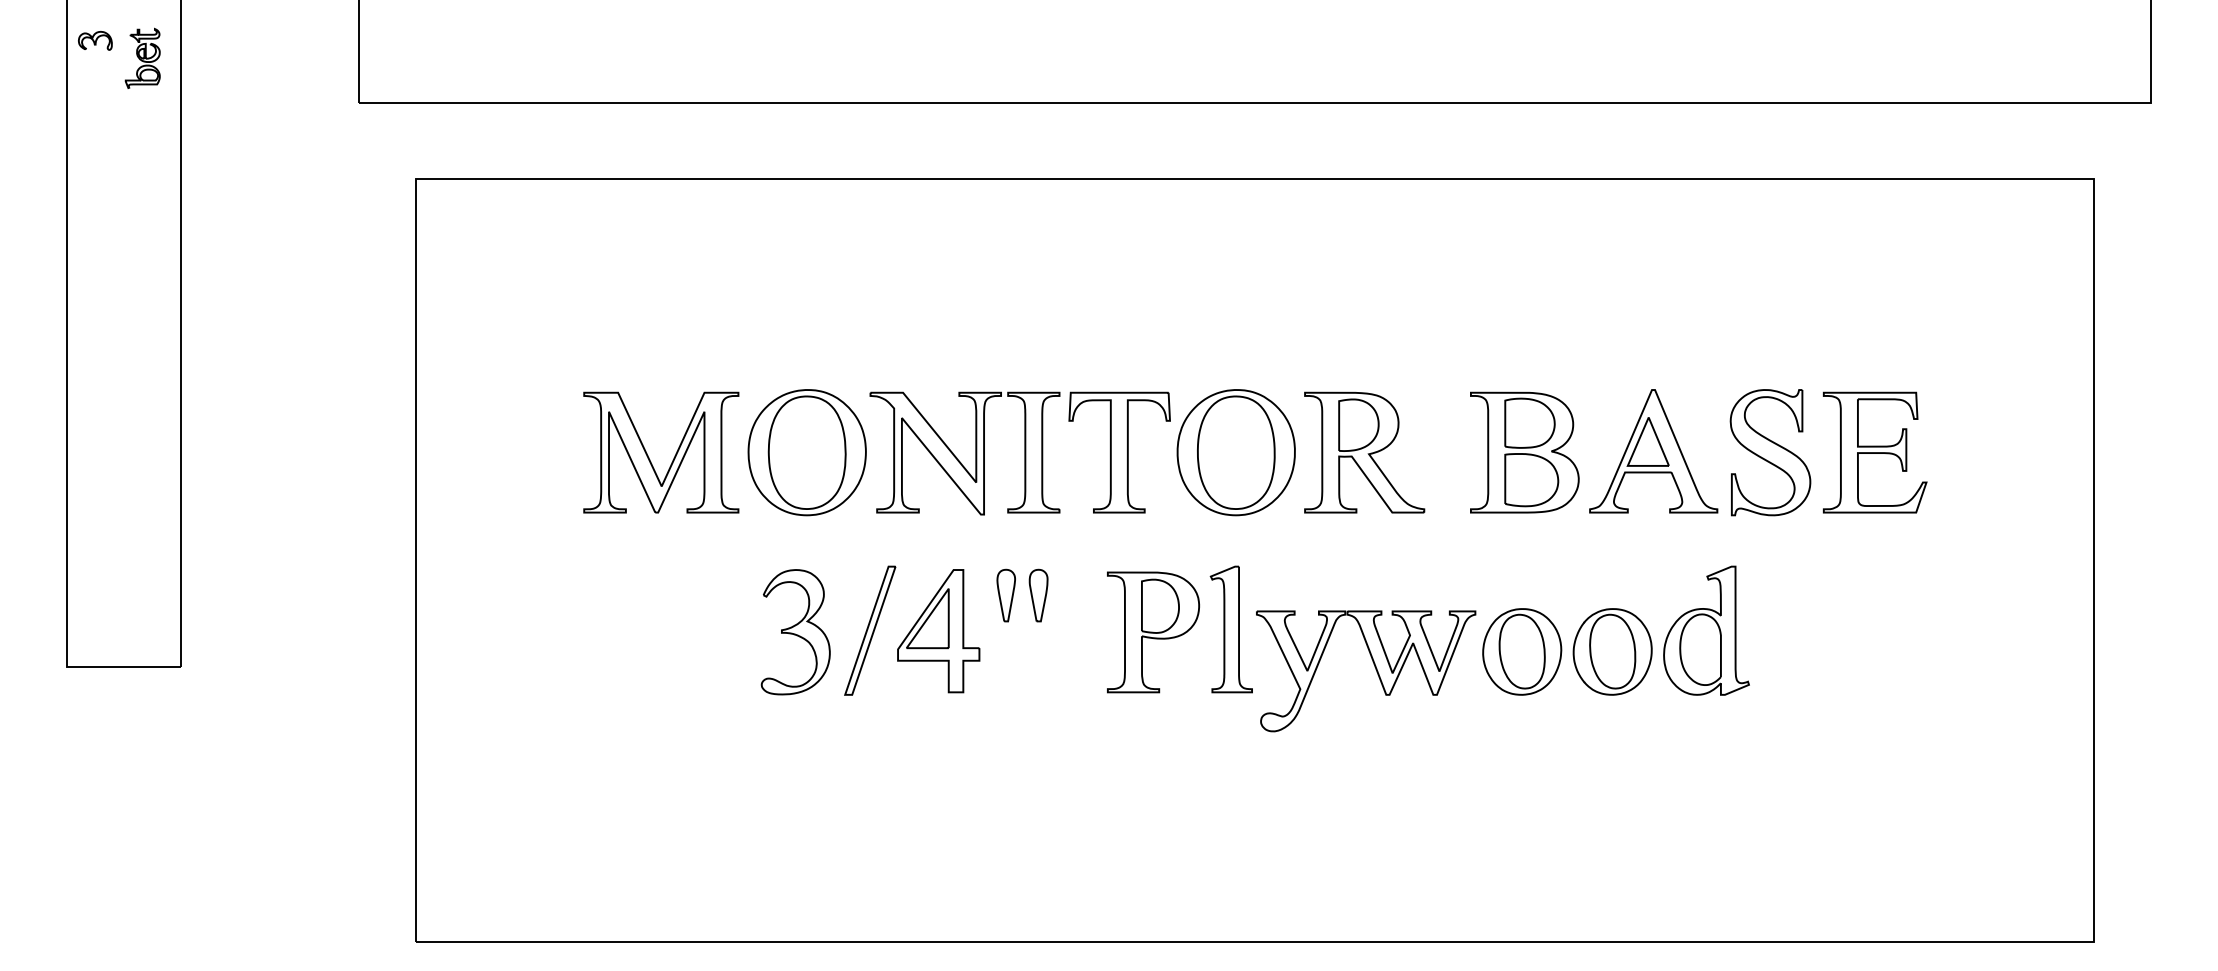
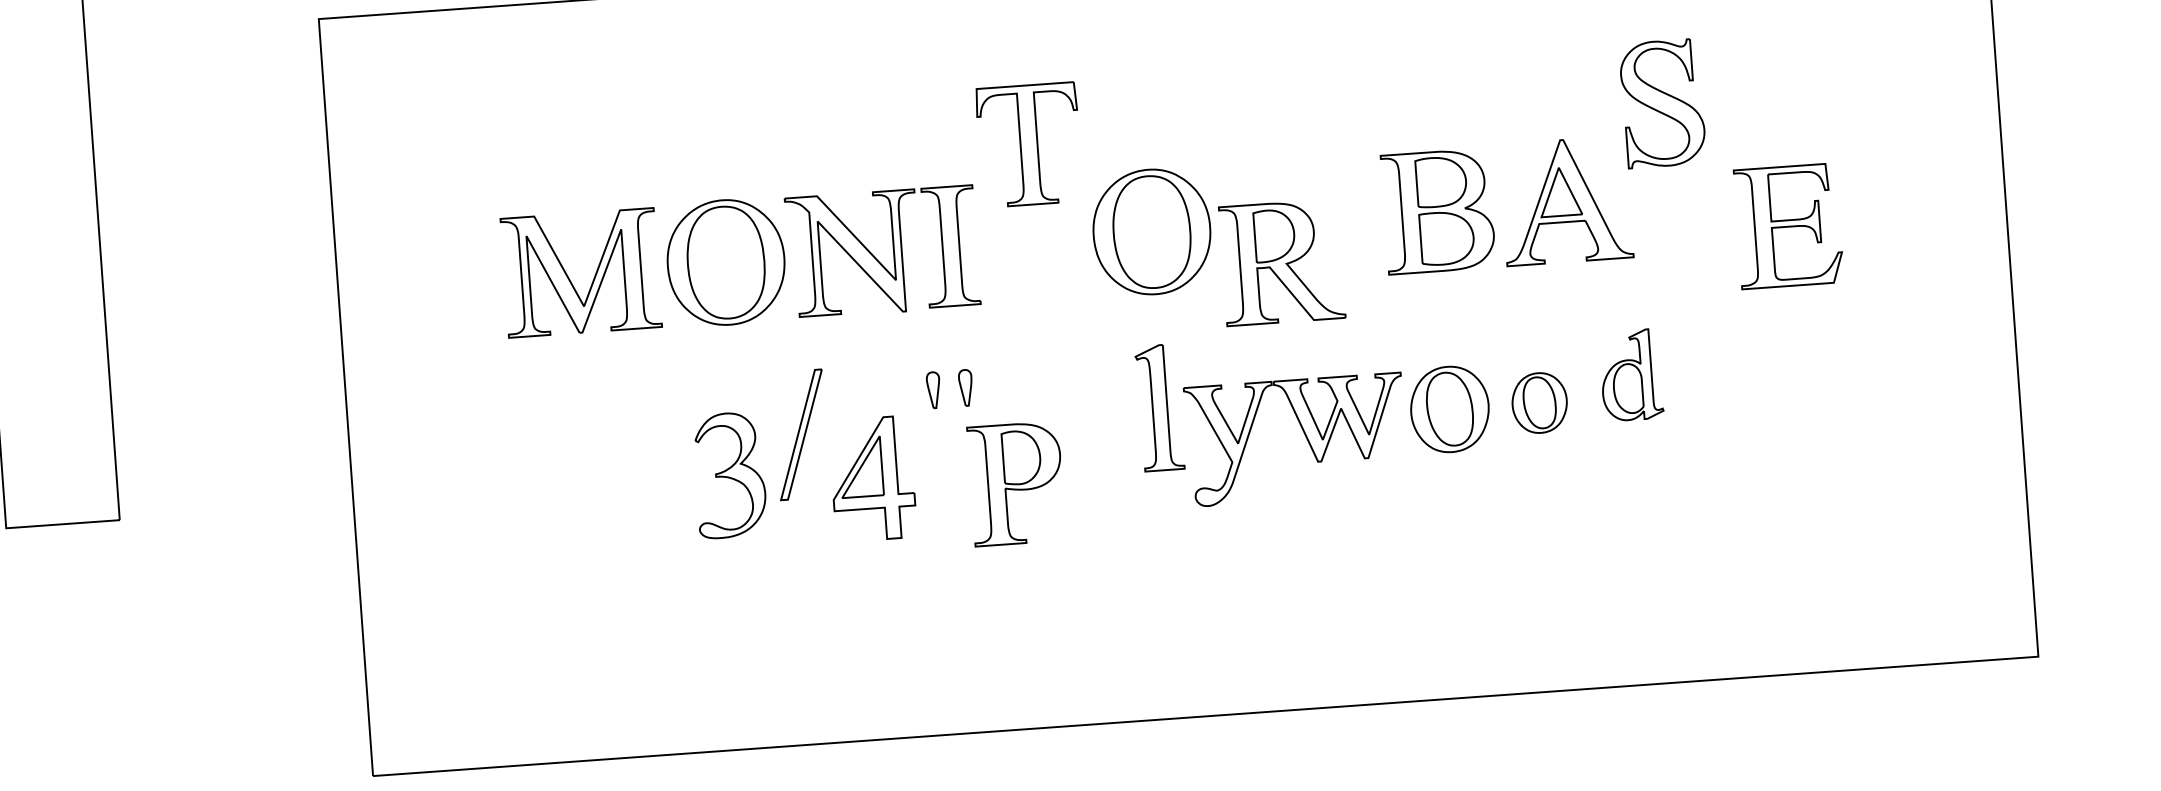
part: (1119, 452) -> (1029, 144), moved
part: (1364, 452) -> (1282, 262), moved
part: (1770, 452) -> (1662, 103), moved
part: (1874, 452) -> (1788, 226), moved
part: (1005, 595) -> (933, 390), size x0.7
part: (1038, 595) -> (965, 387), size x0.7
part: (1706, 630) -> (1631, 375), size x0.7
part: (938, 631) -> (872, 479), moved
part: (795, 632) -> (729, 475), moved
part: (1153, 632) -> (1016, 483), moved
part: (1612, 651) -> (1539, 402), size x0.7

